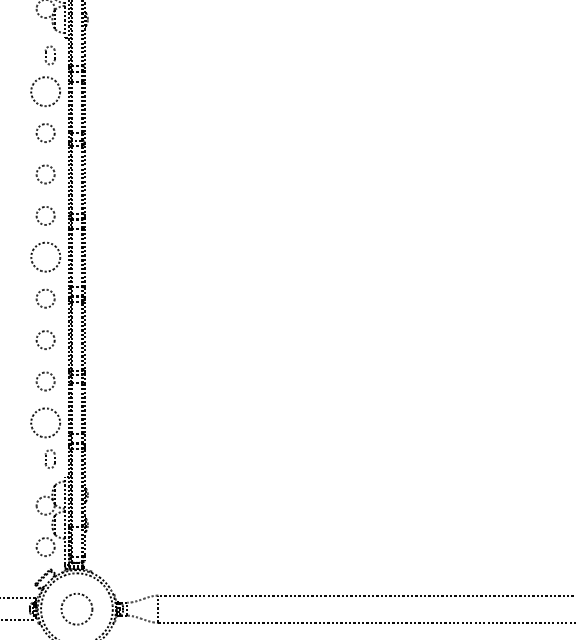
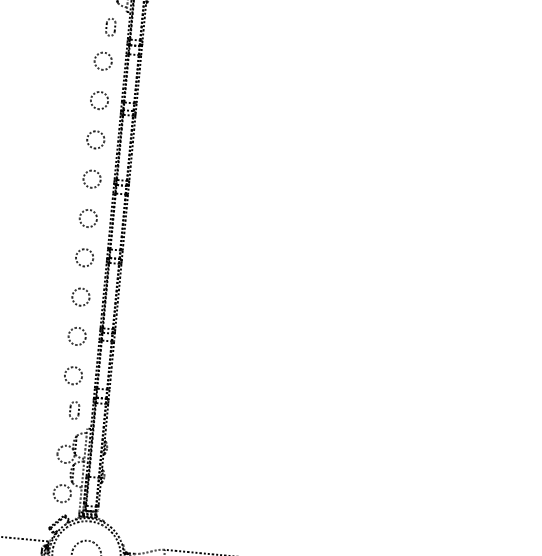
circle: (45, 91) -> (103, 61), size x0.62
circle: (45, 257) -> (88, 218), size x0.62
circle: (45, 422) -> (73, 375), size x0.62

